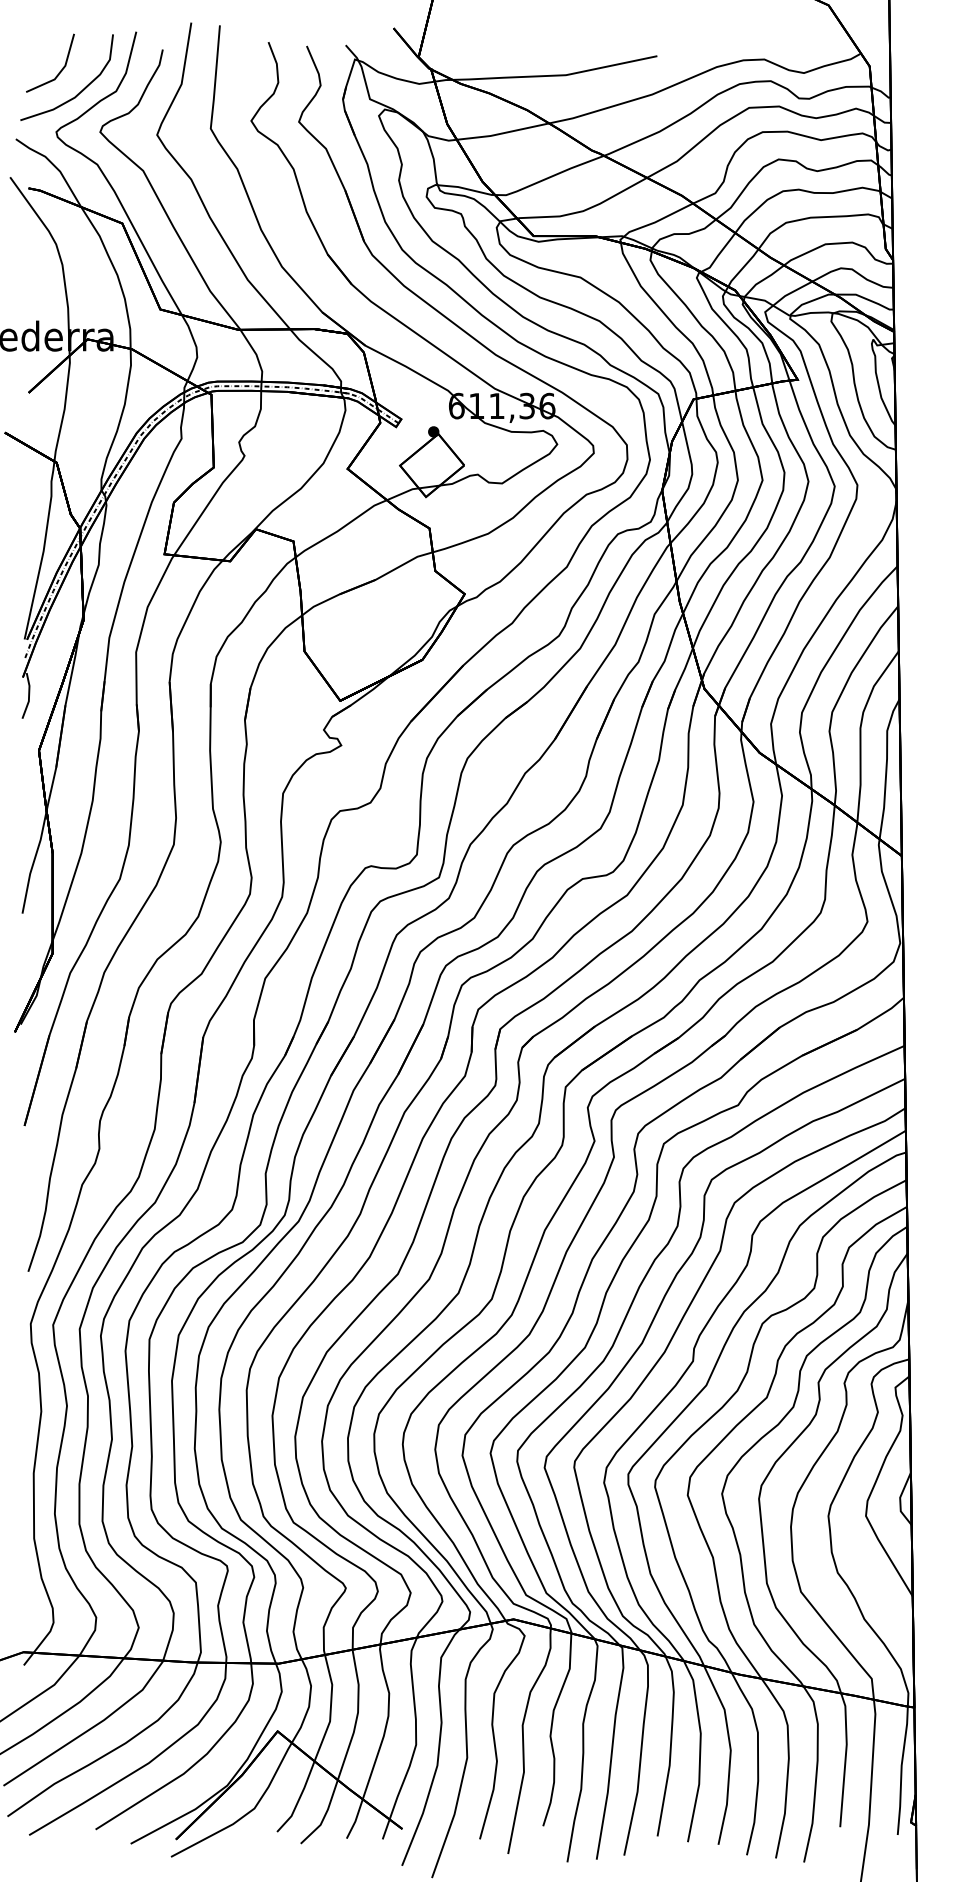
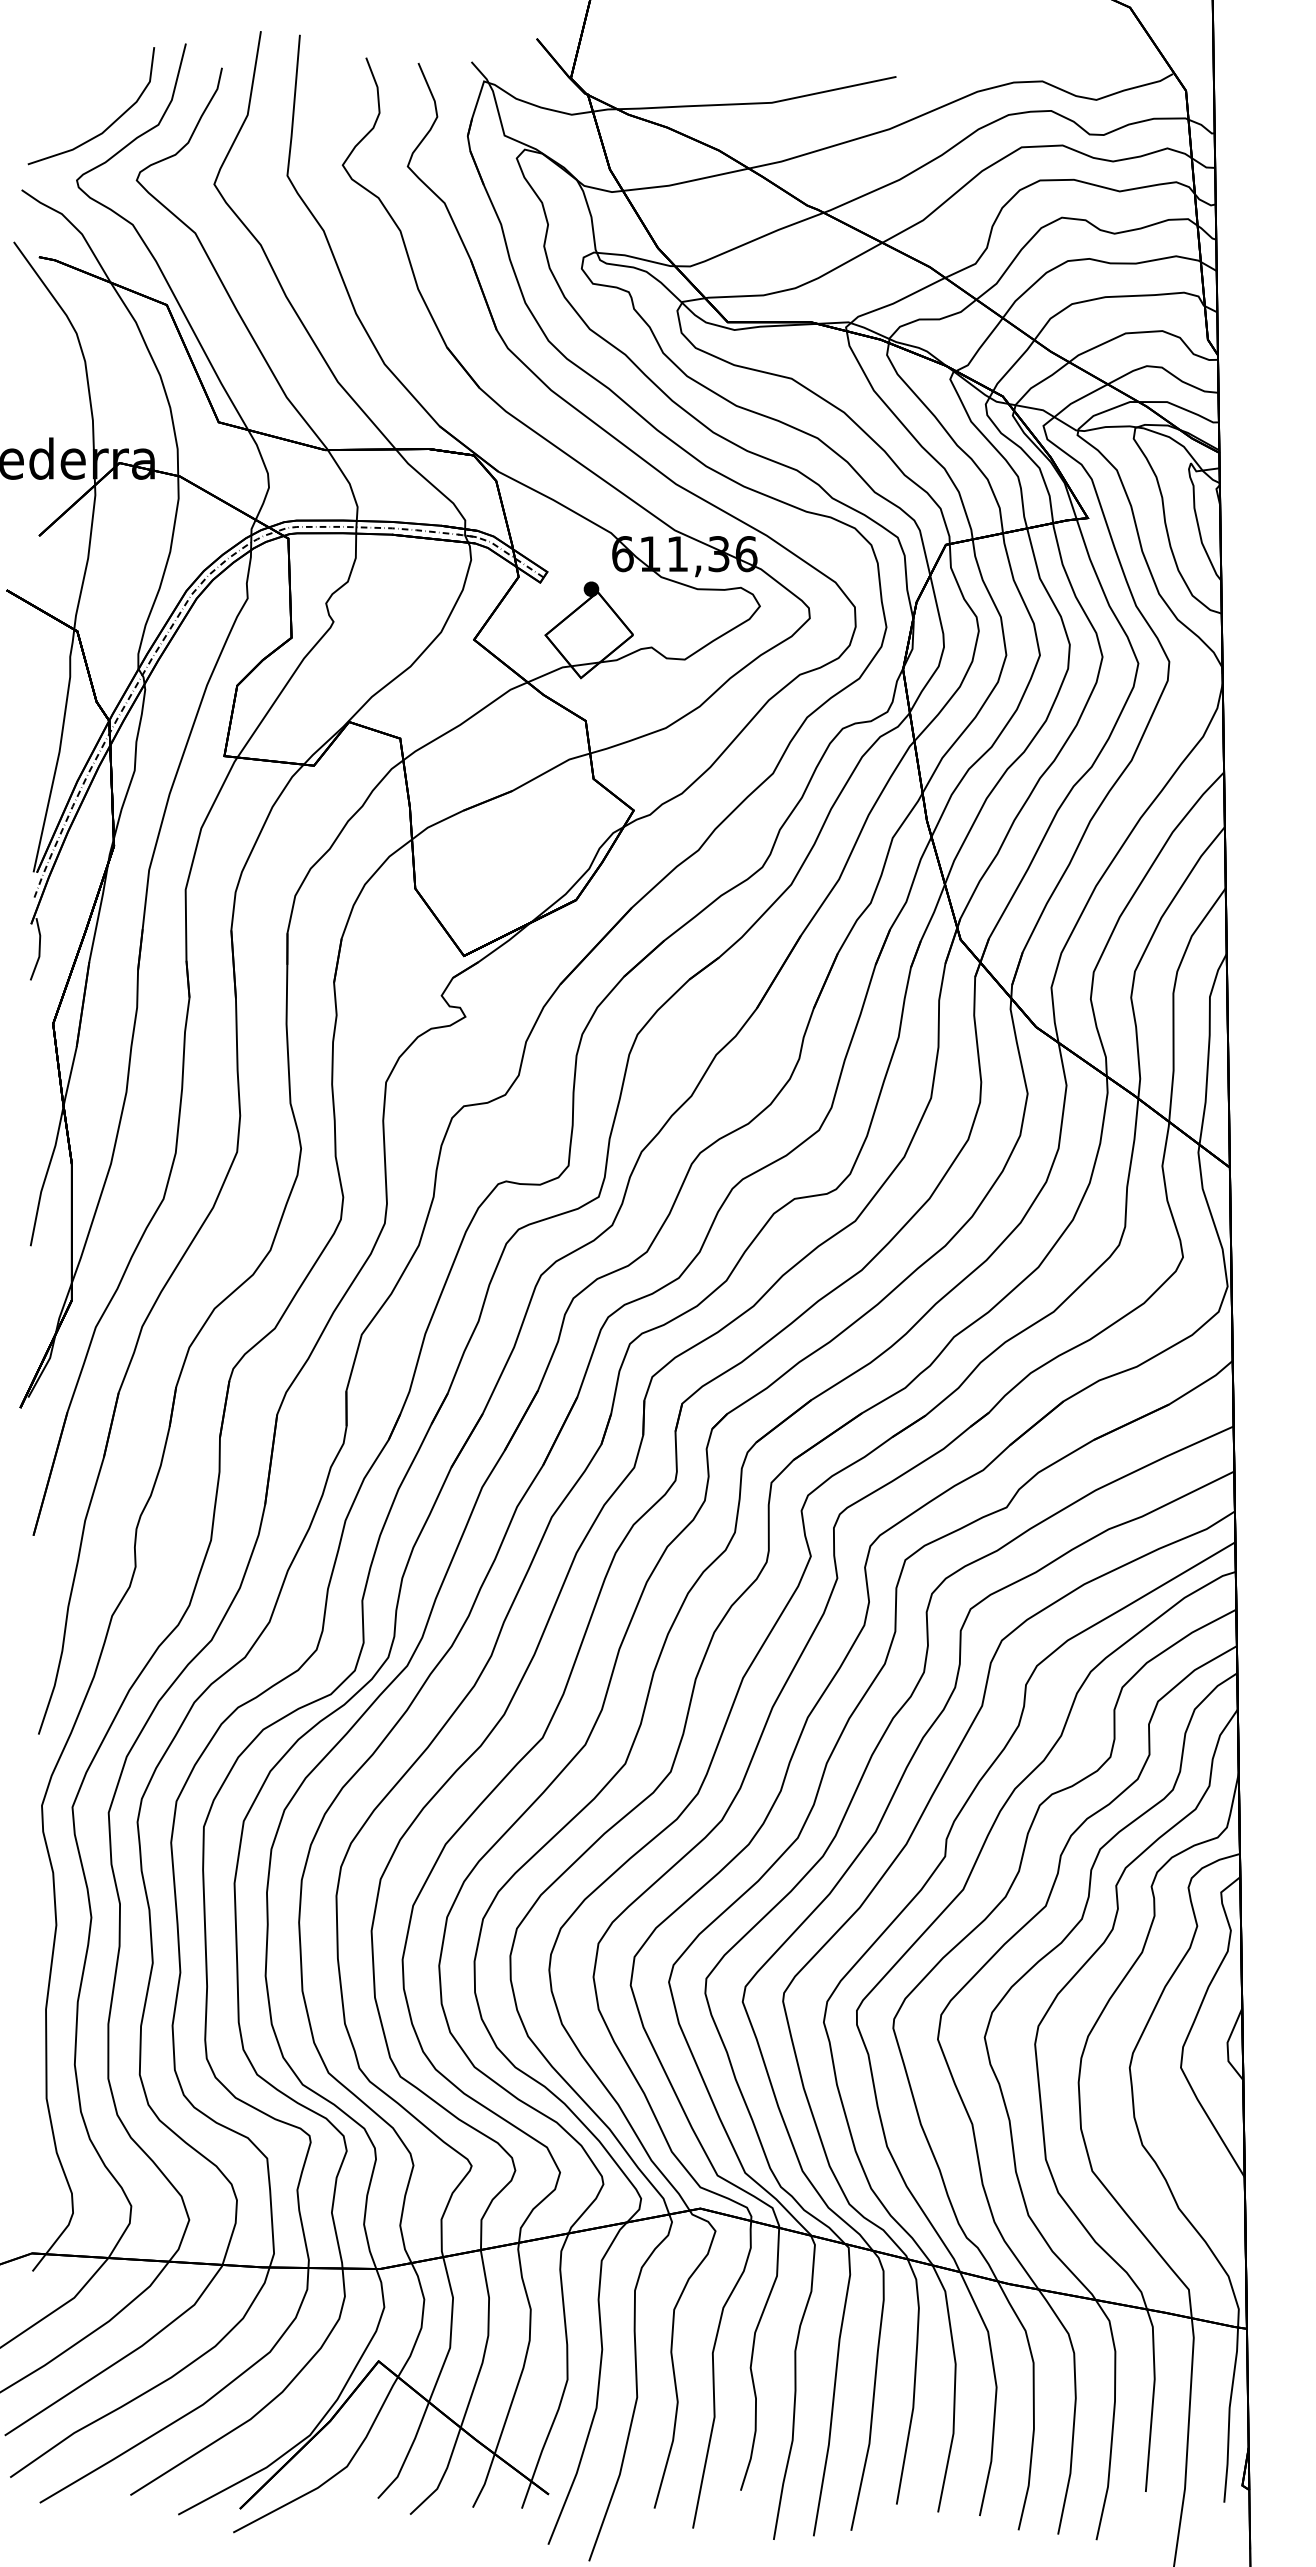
line: (60, 70) -> (82, 96), removed

